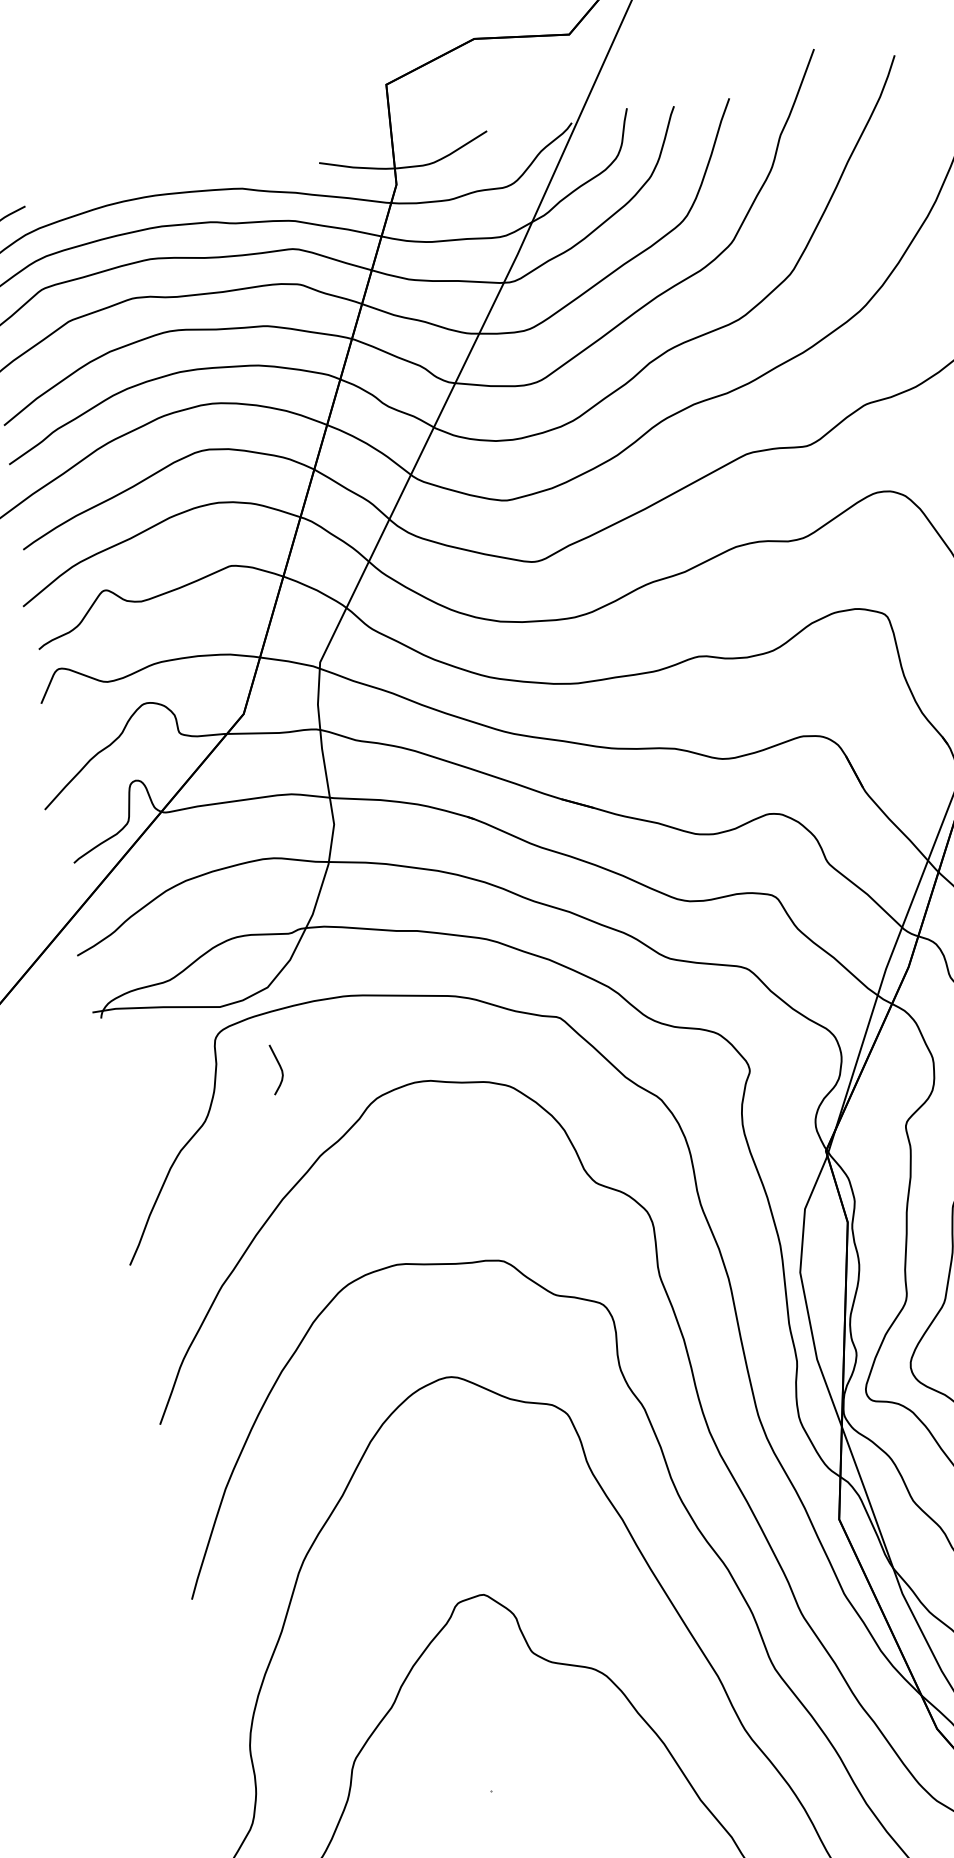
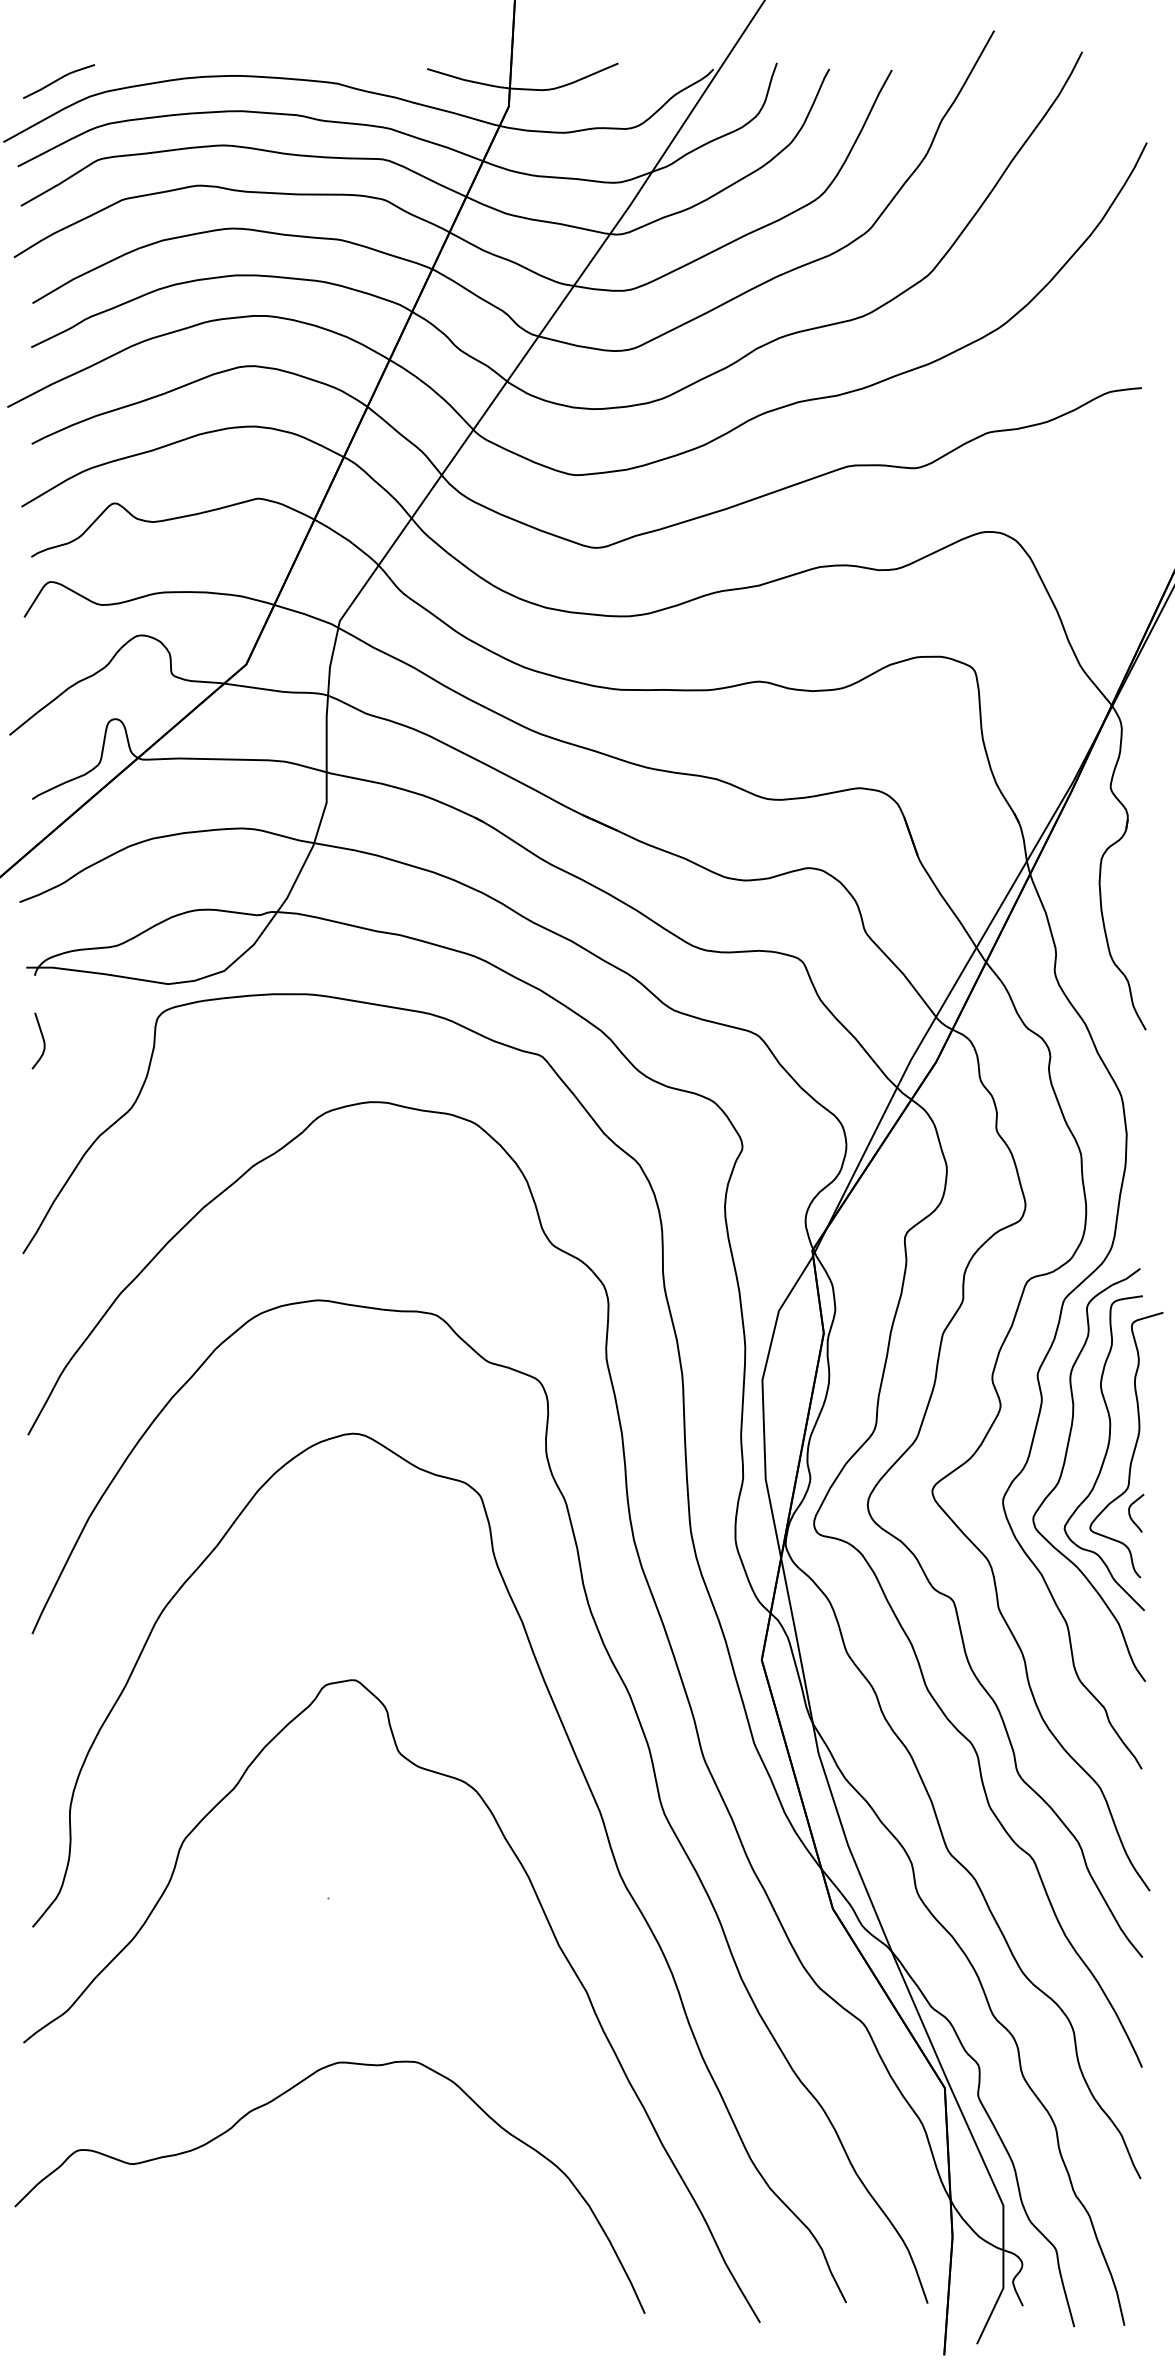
curve: (279, 1068) -> (42, 1040), moved

